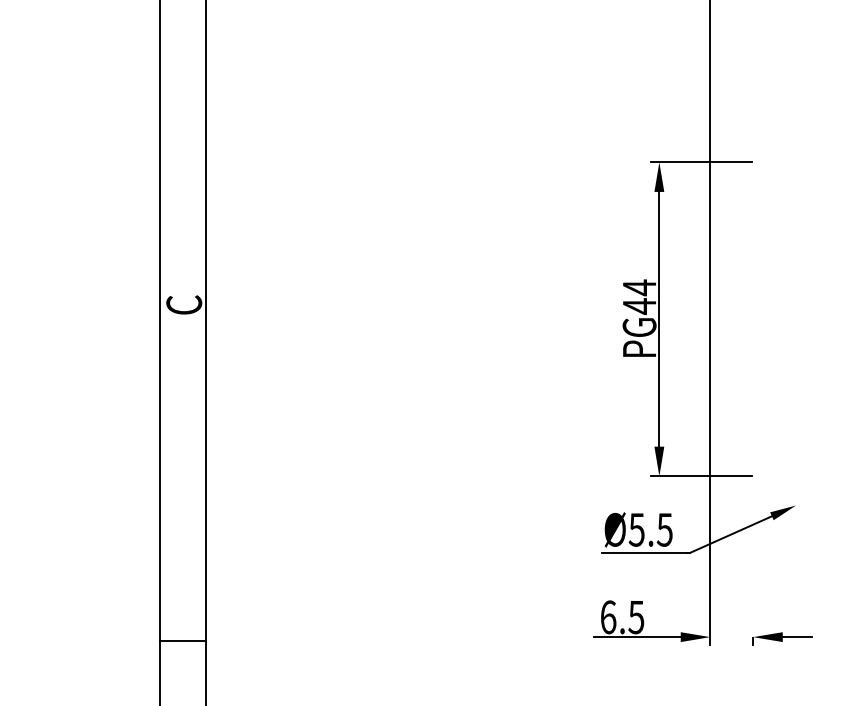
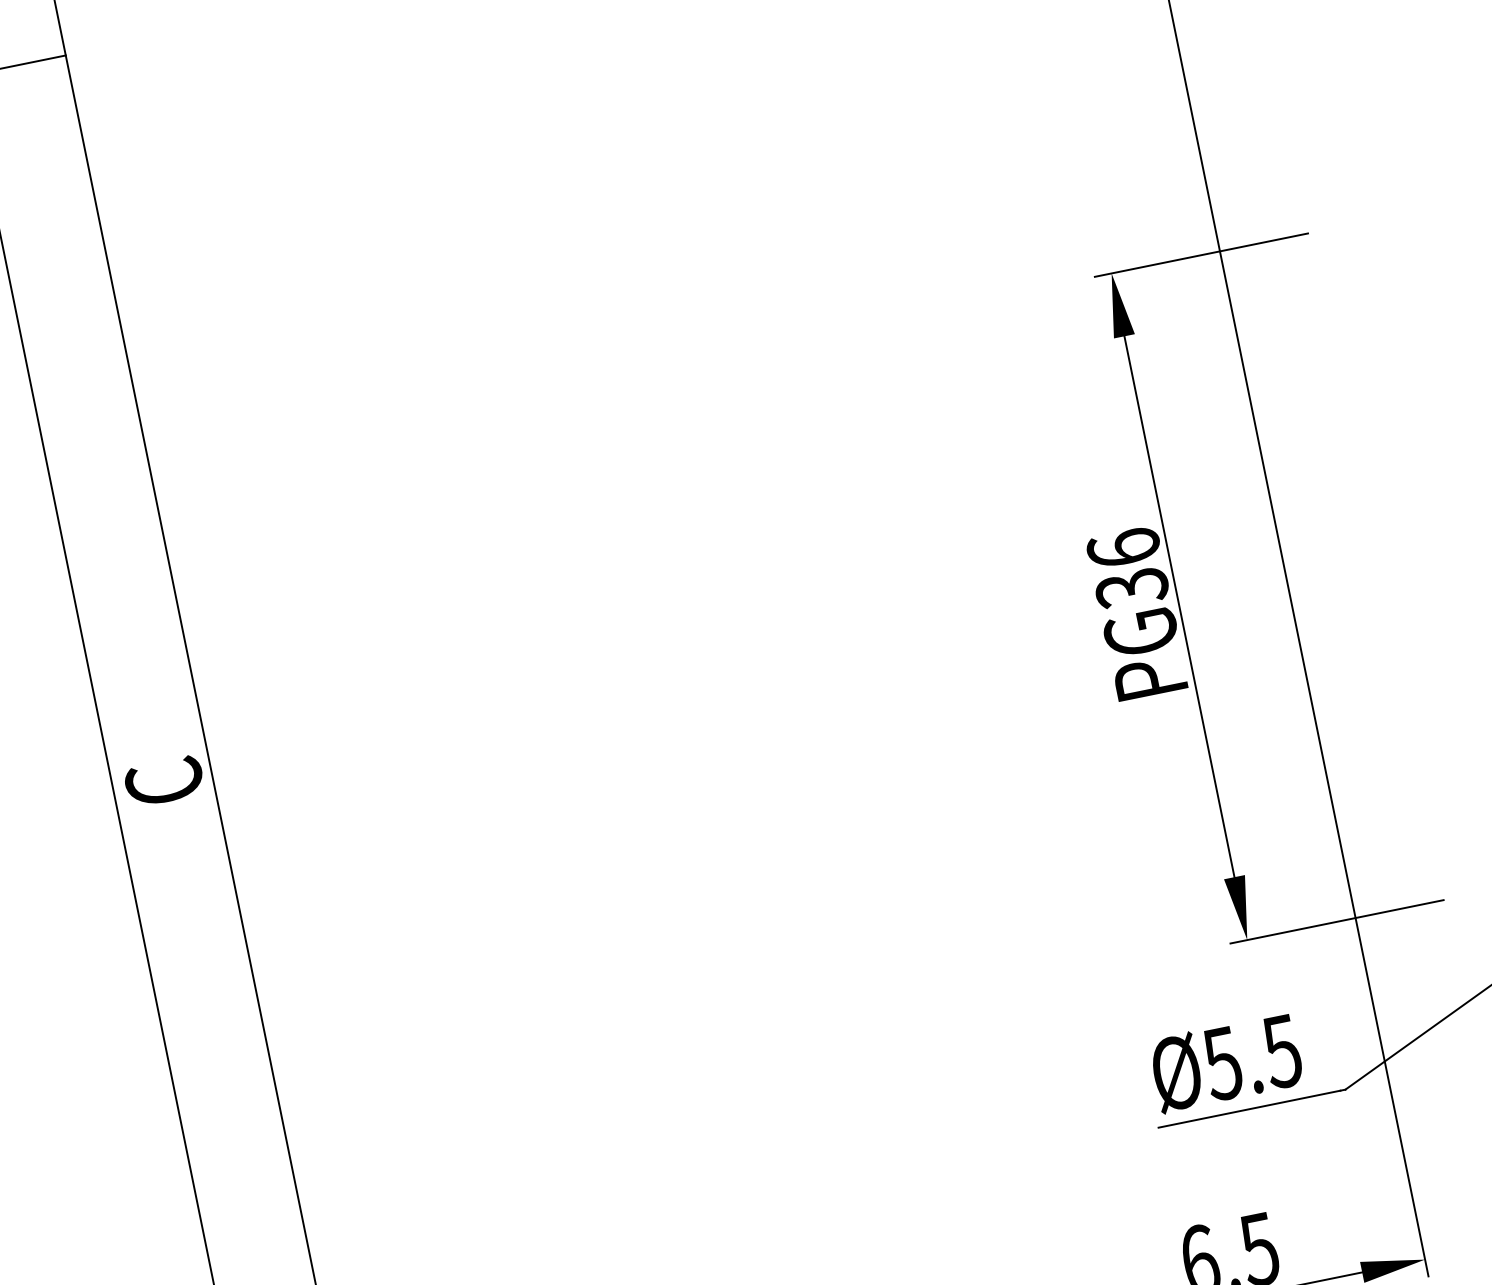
text: (639, 296) -> (1127, 566), PG44 -> PG36

